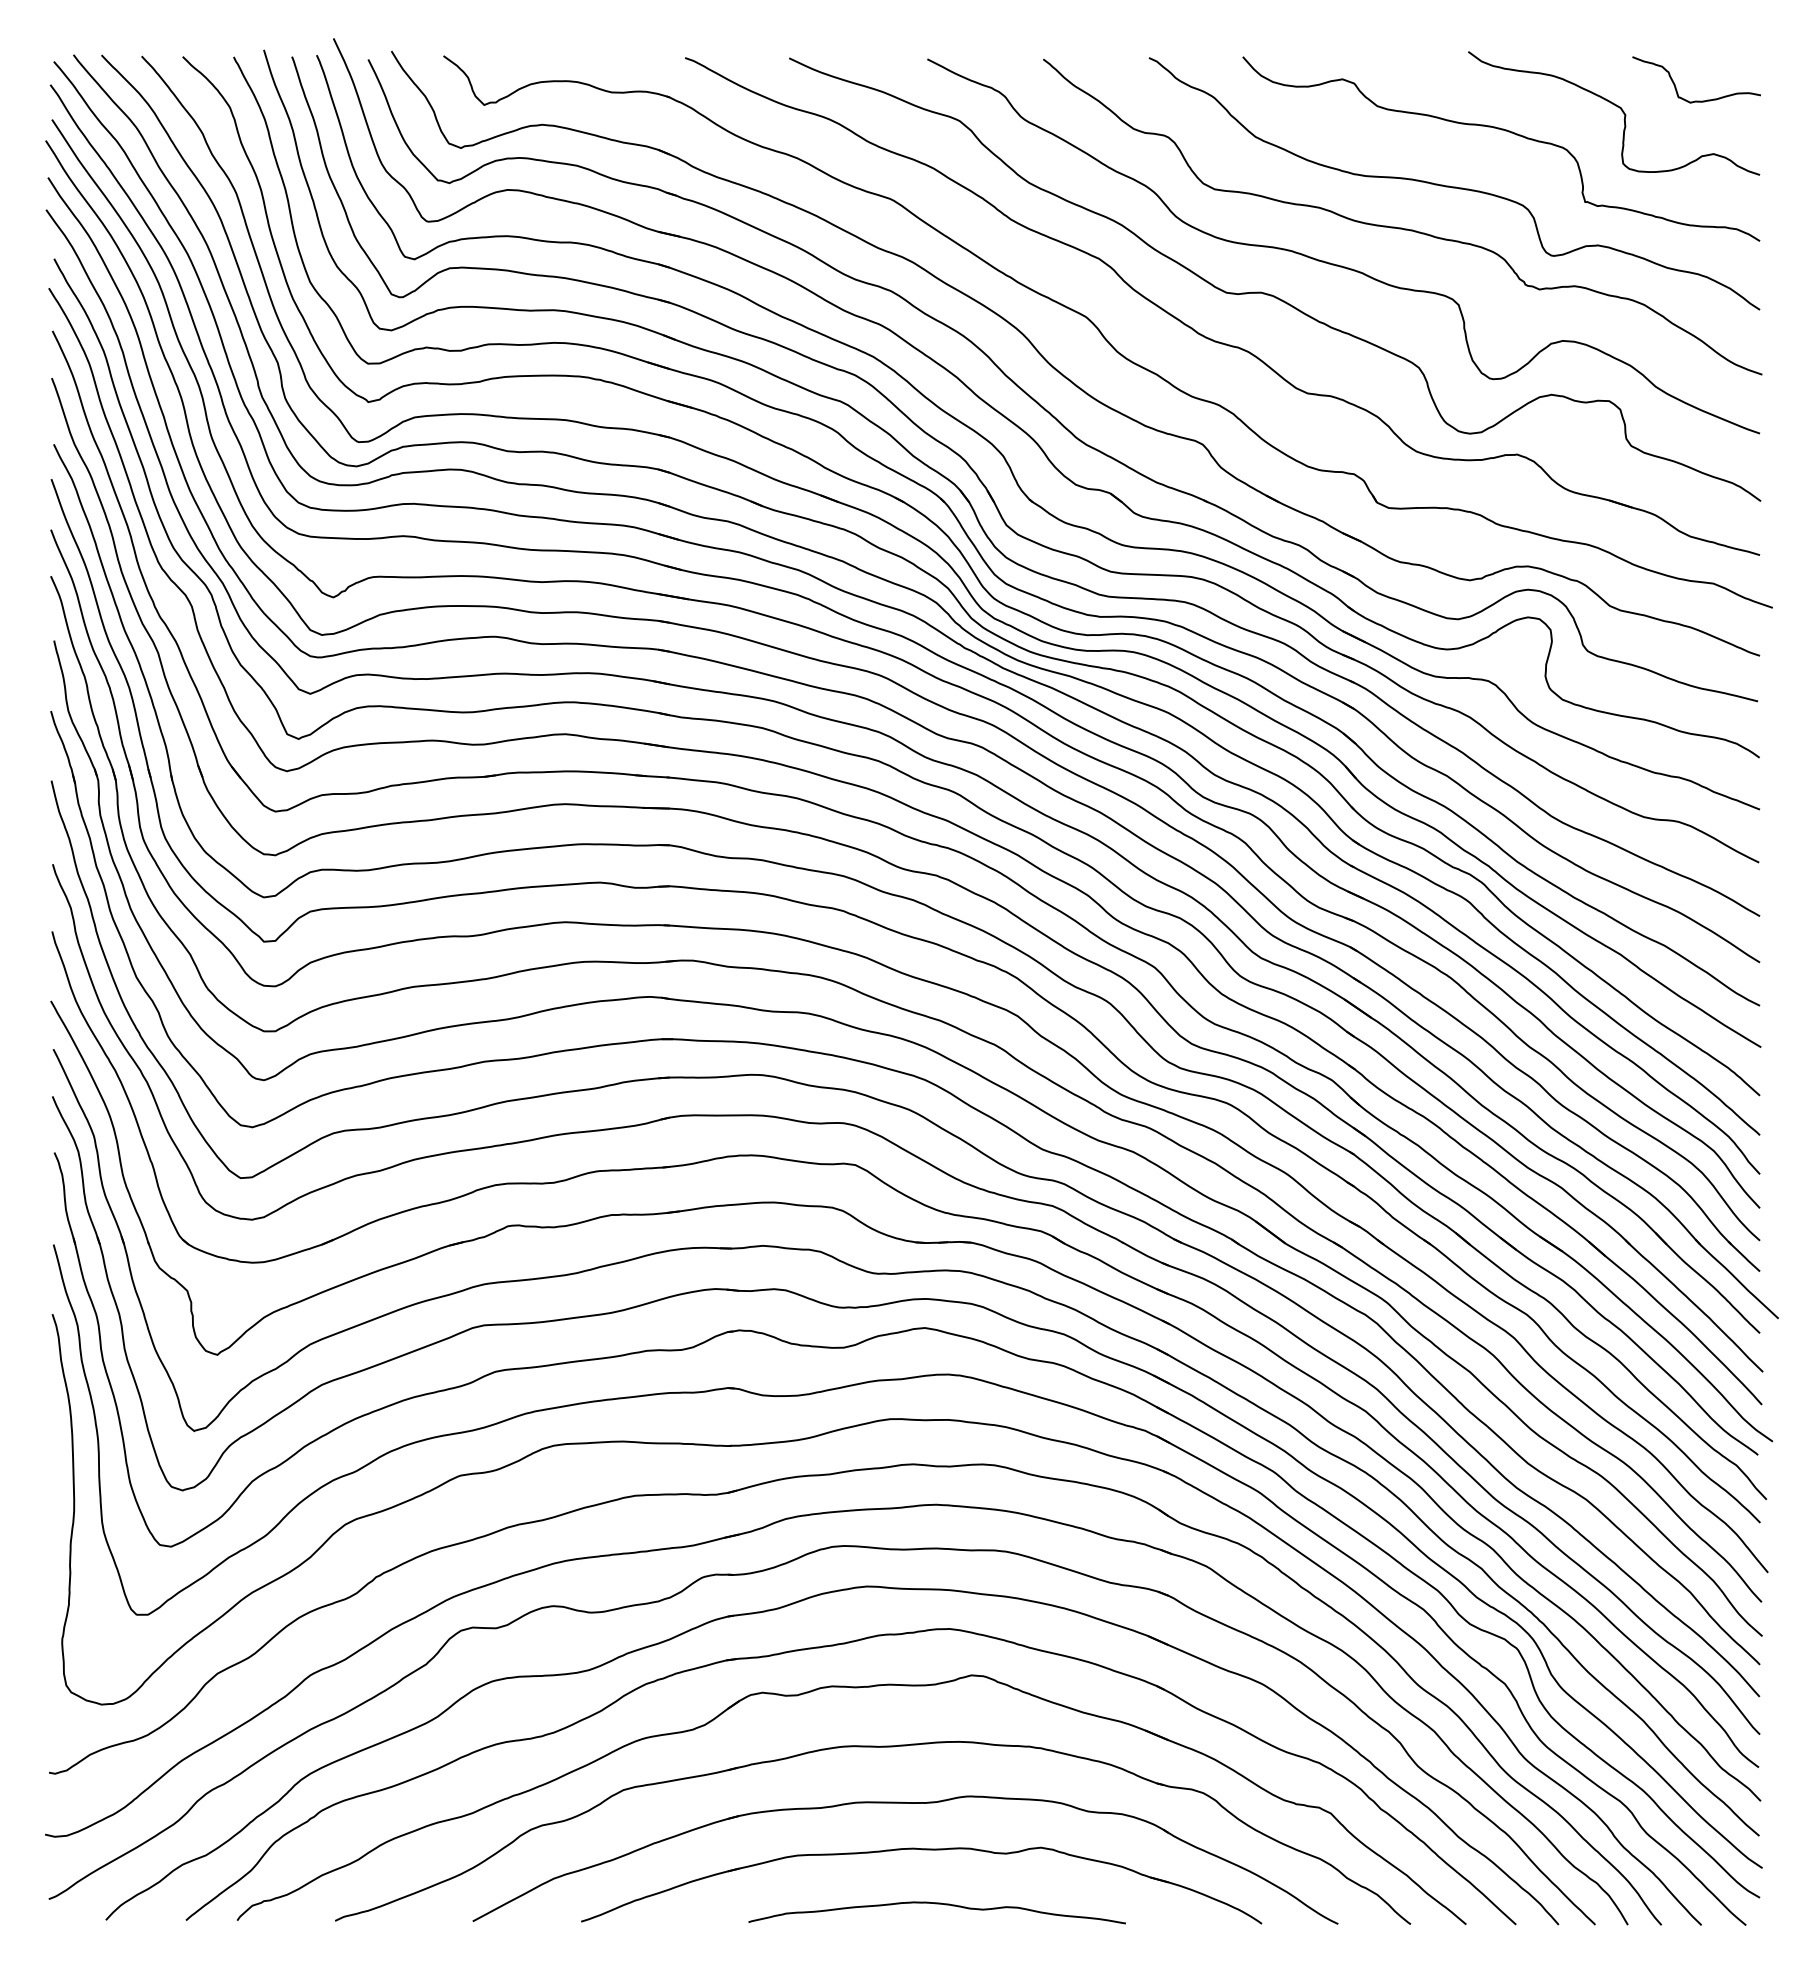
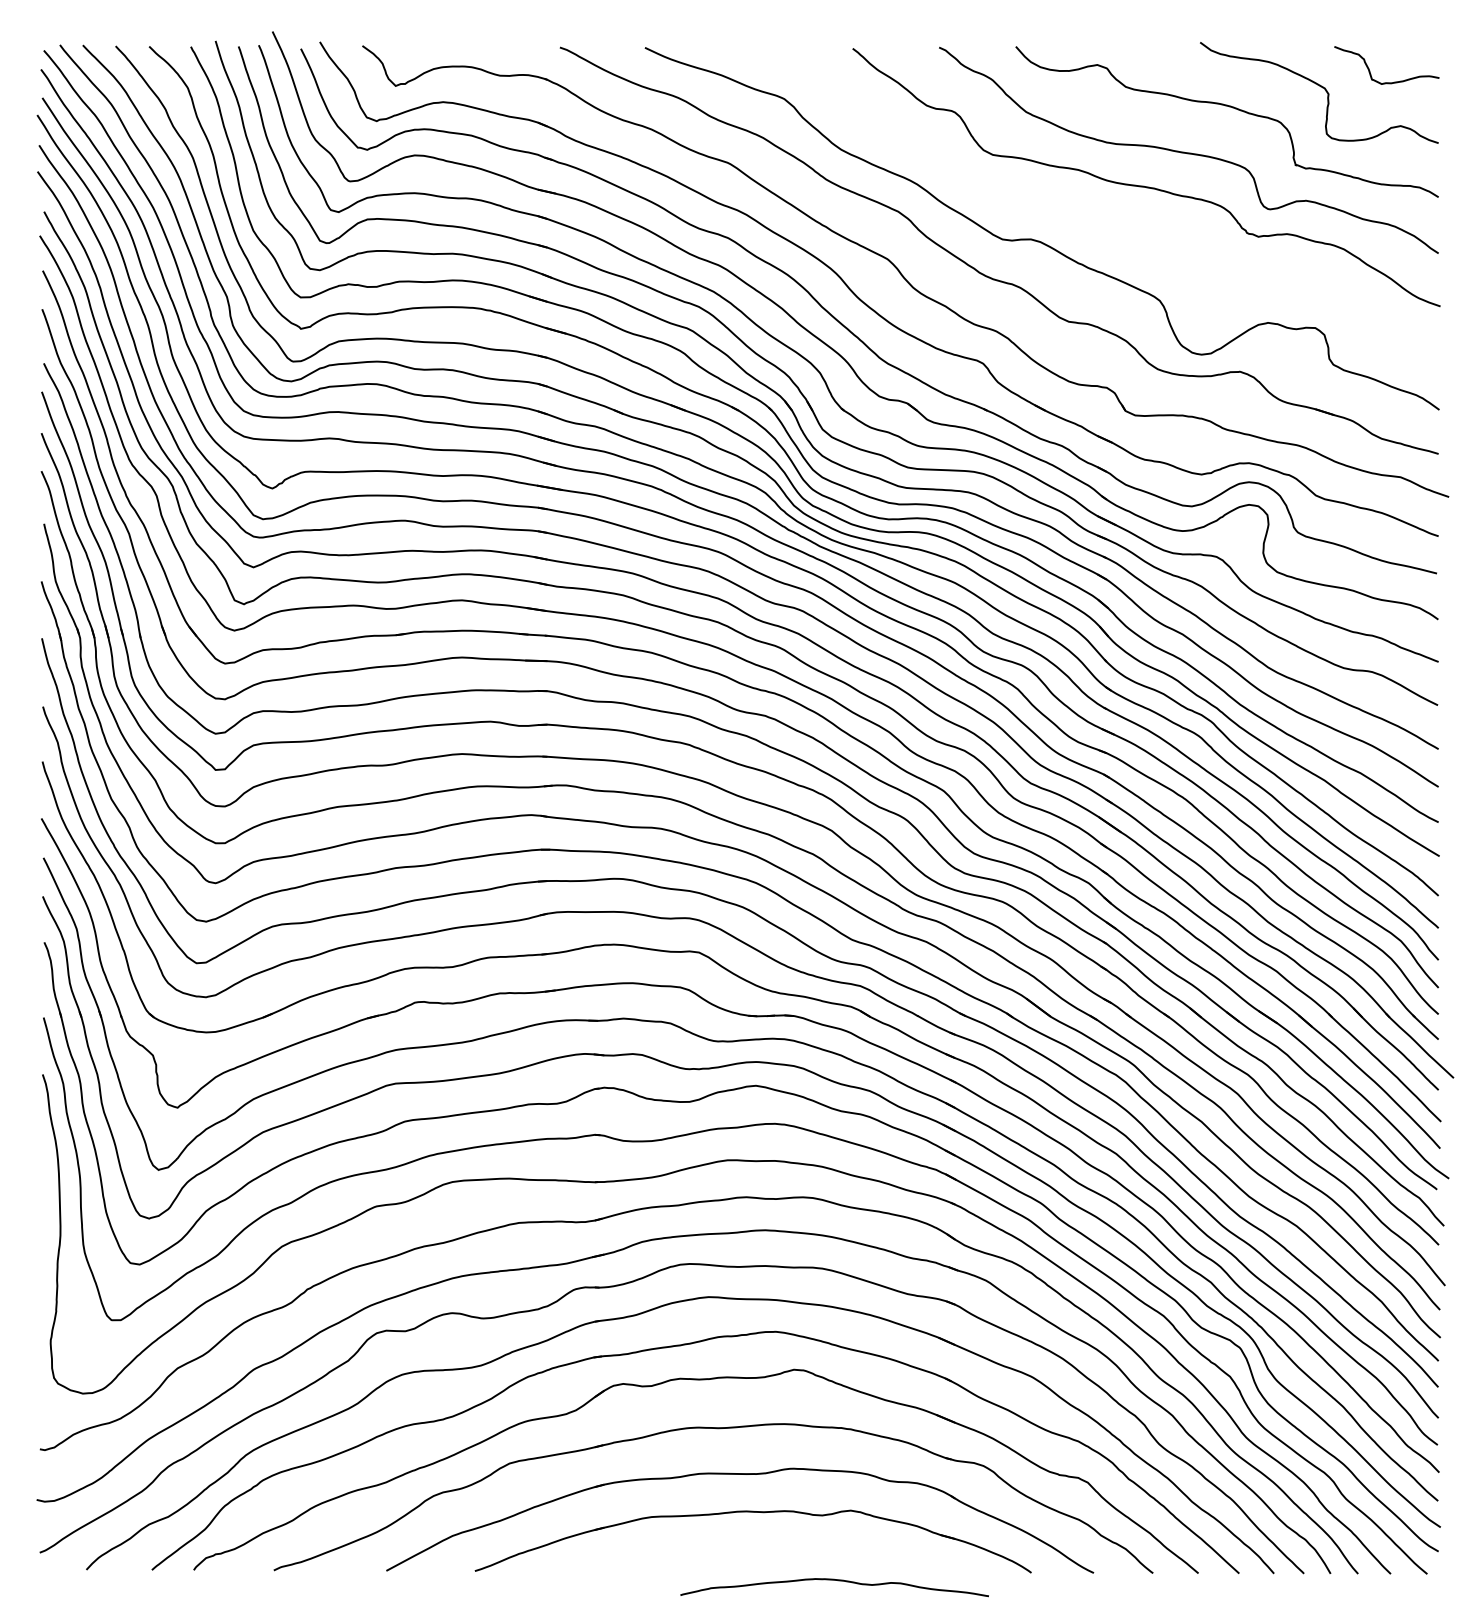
curve: (1338, 264) -> (1094, 216), removed
curve: (936, 1904) -> (834, 1580), moved

